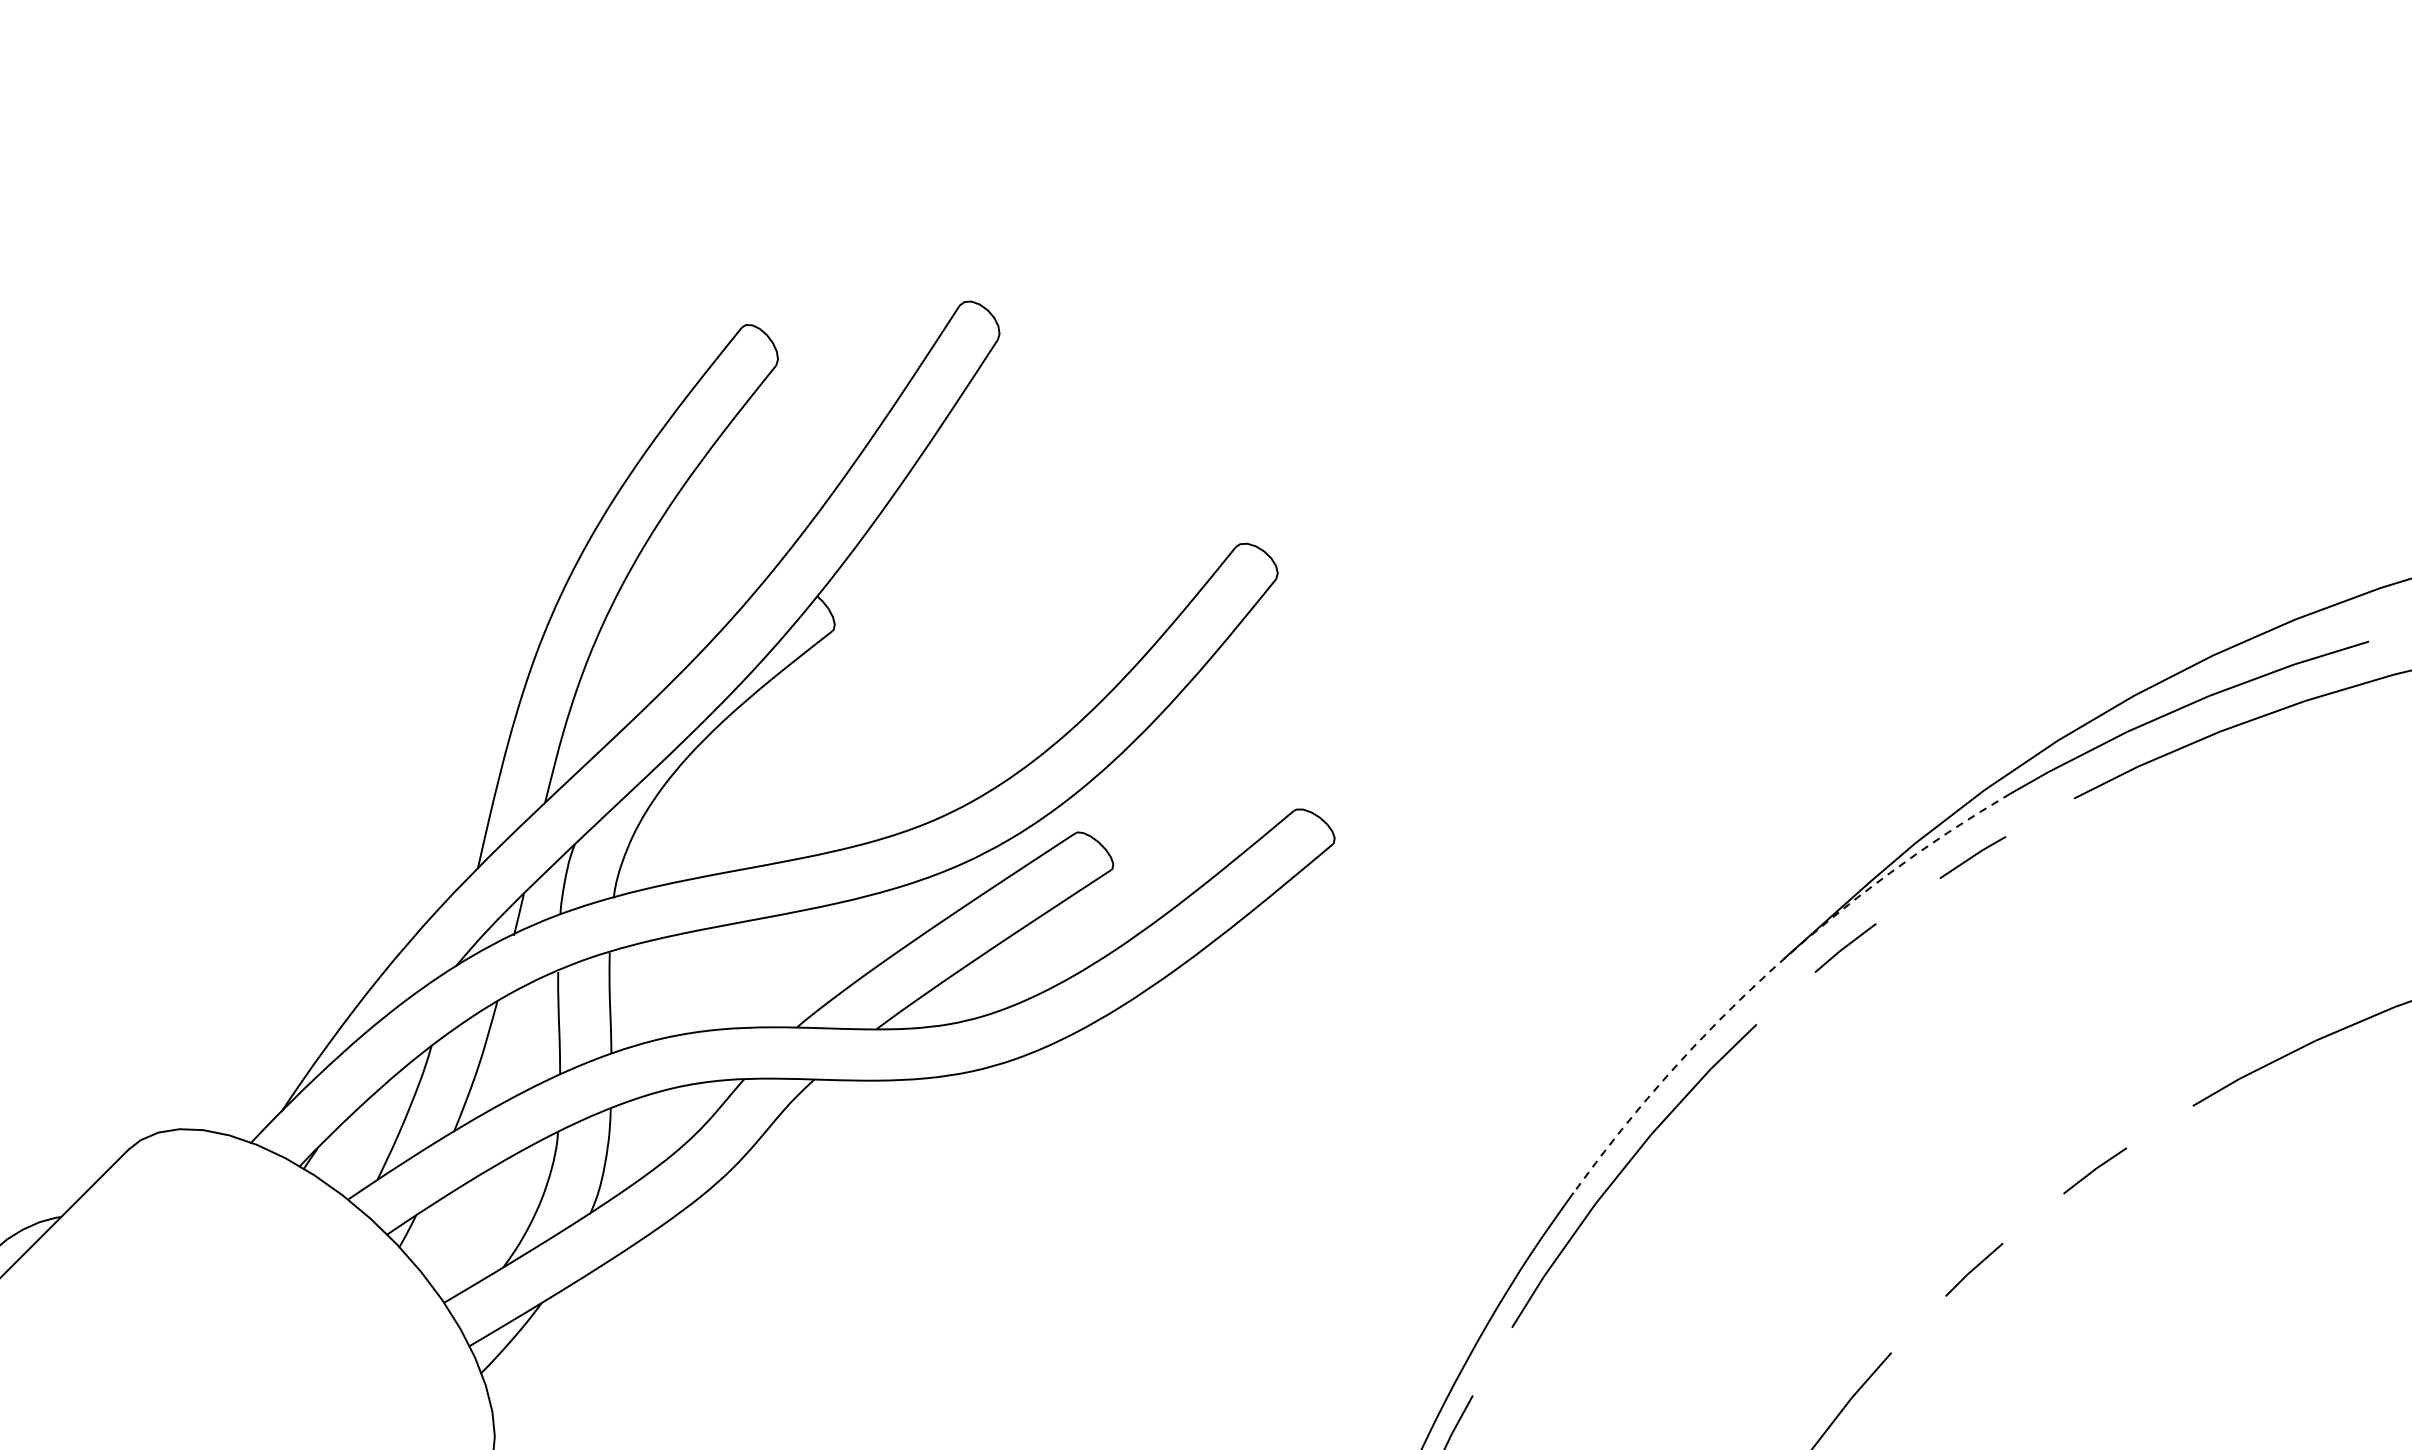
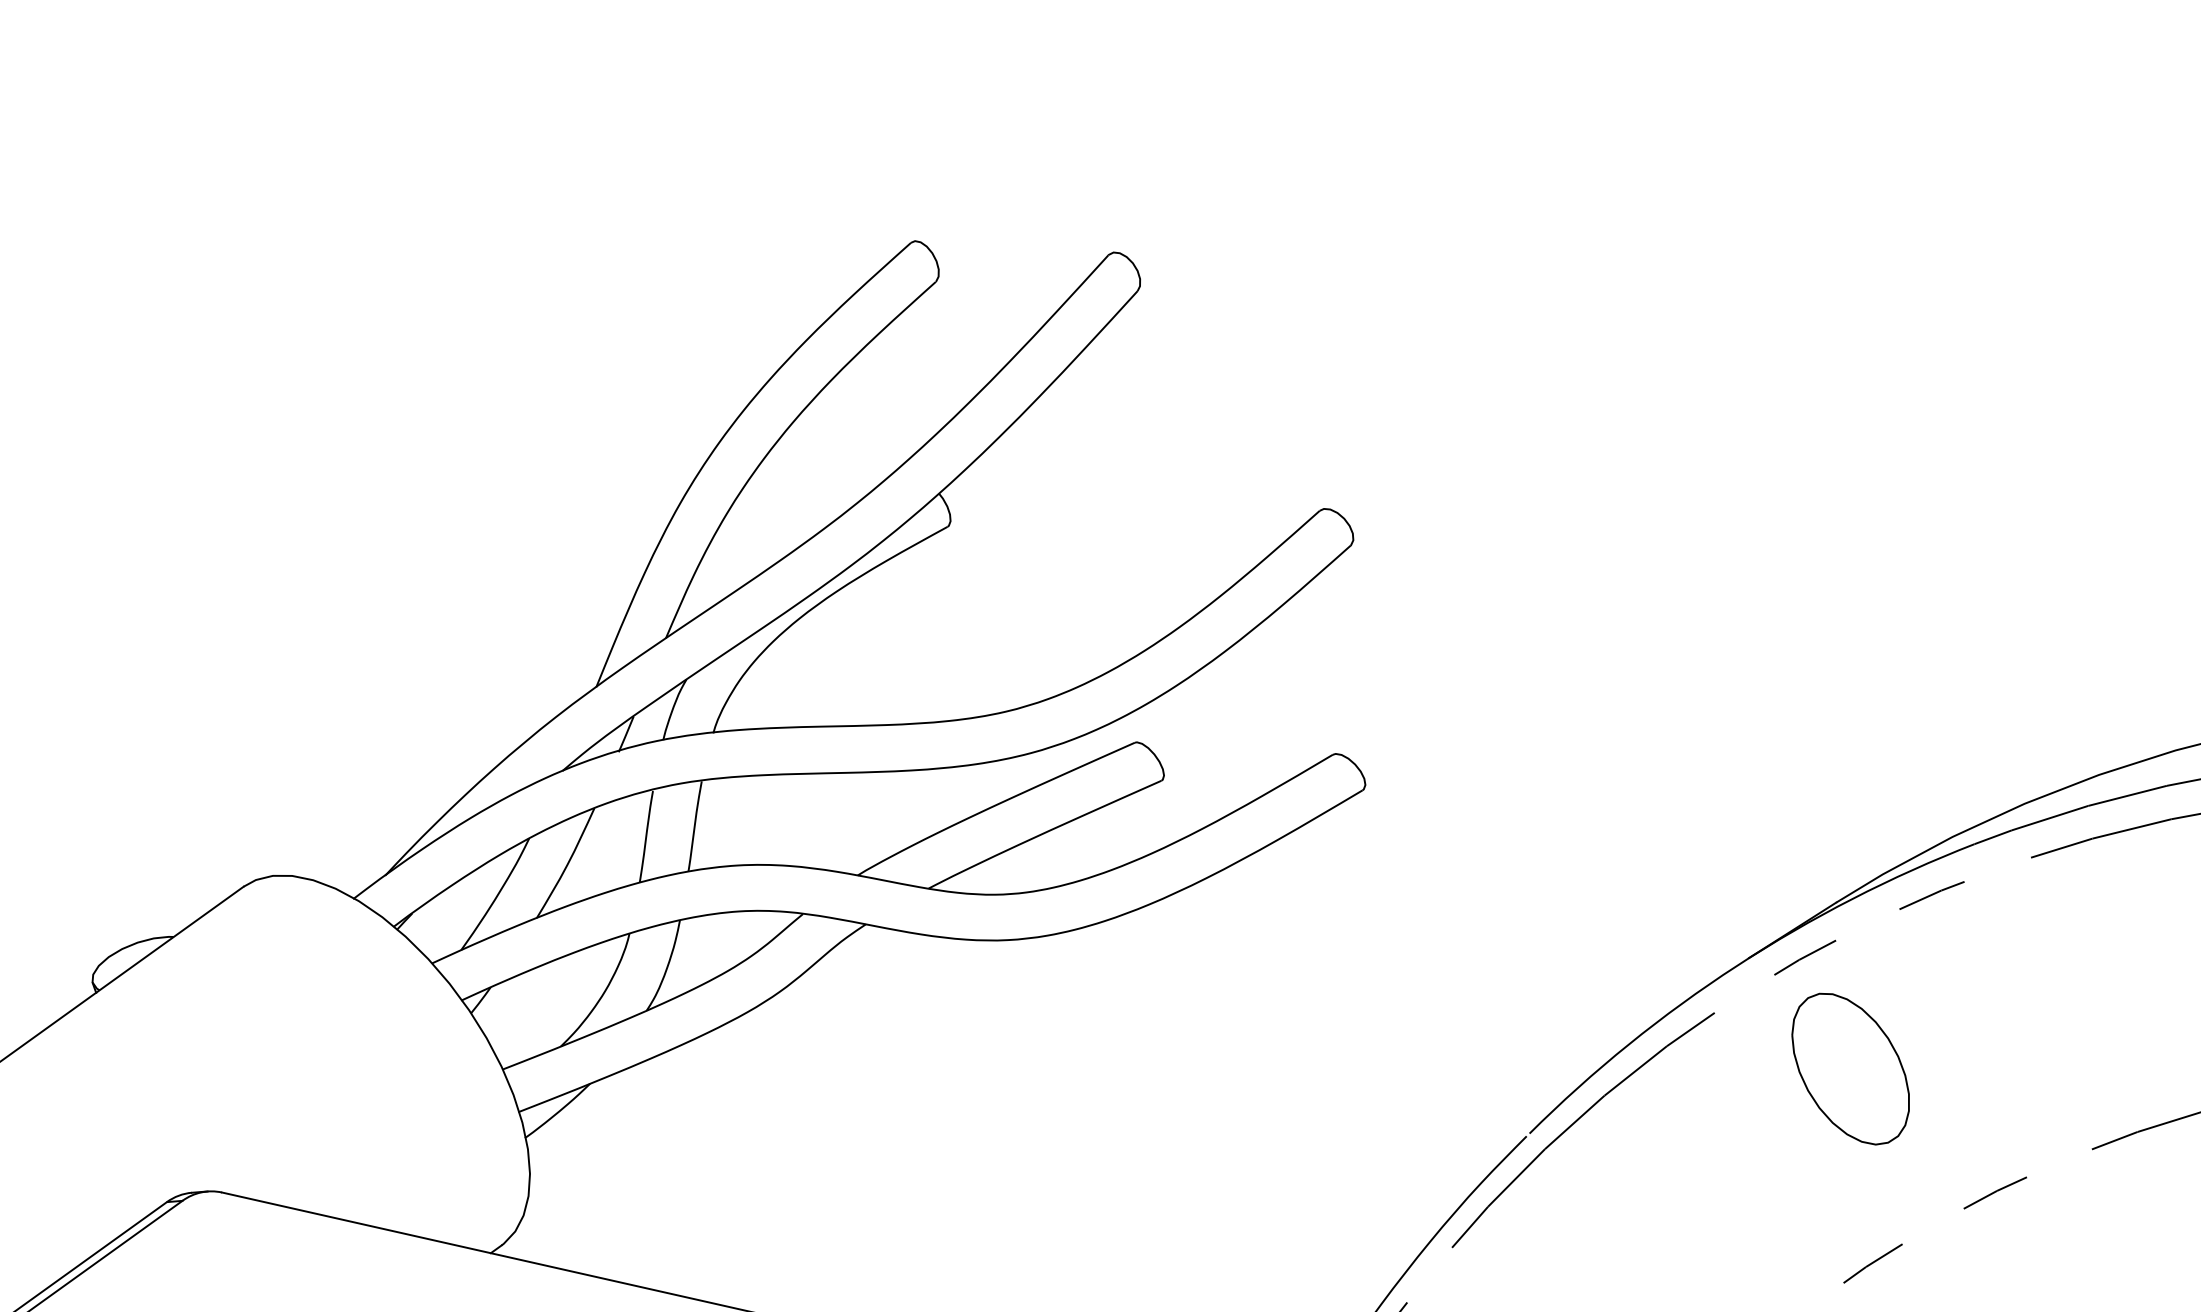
arc: (1773, 968) -> (1737, 965), dashed -> solid
part: (1914, 1060) -> (1850, 1068), added

